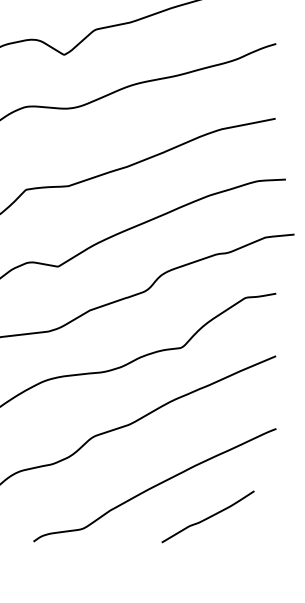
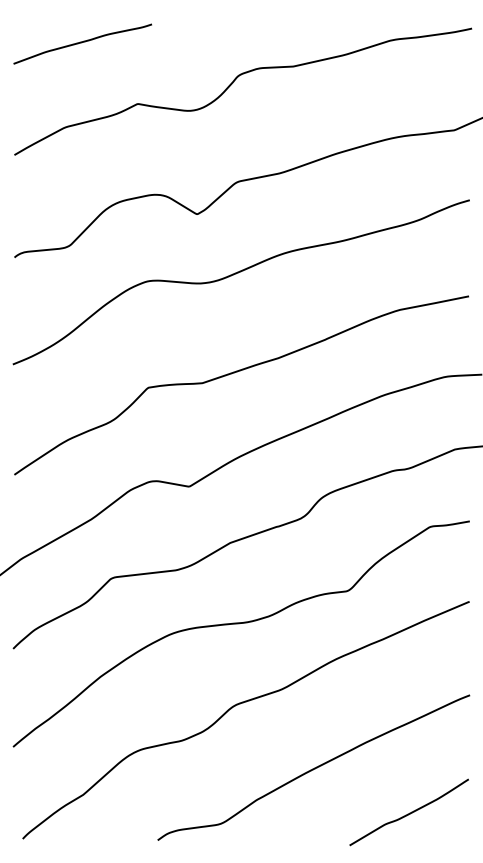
curve: (208, 516) -> (409, 812), moved

